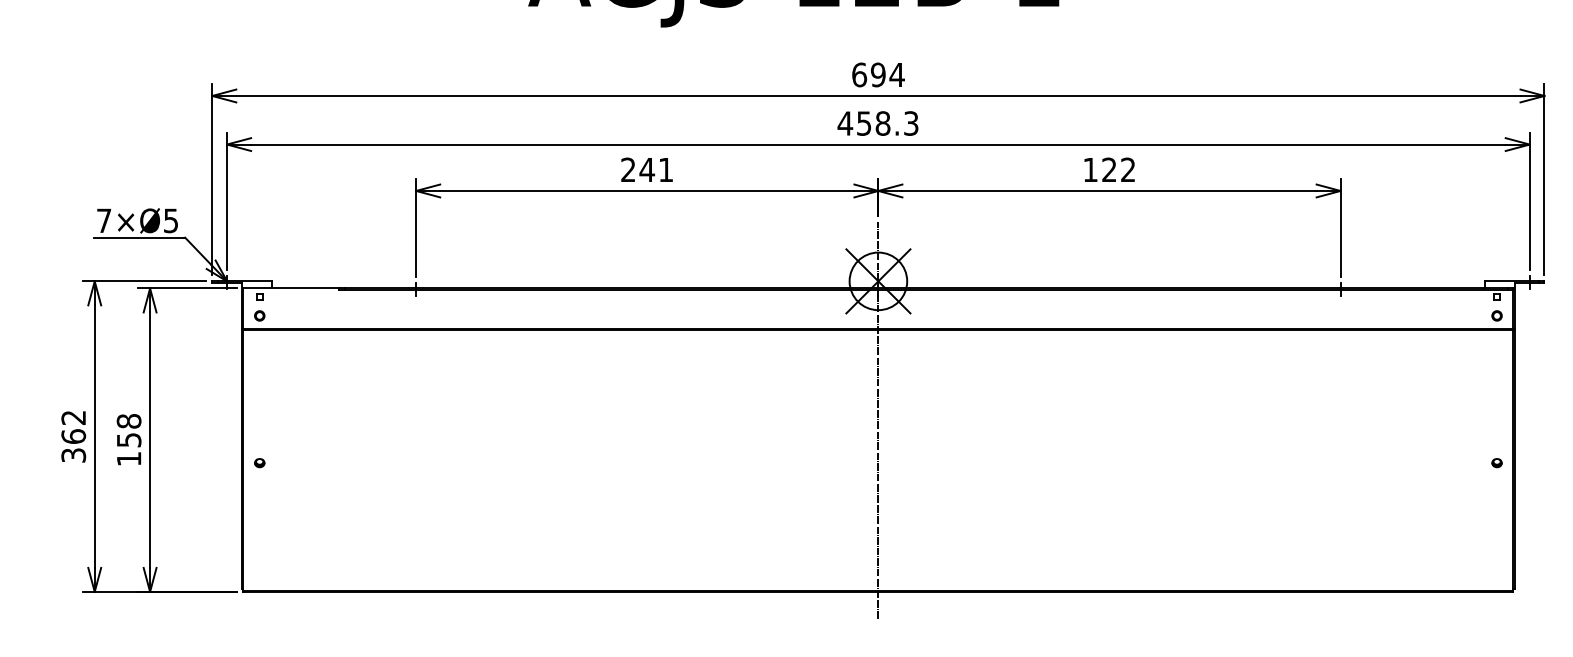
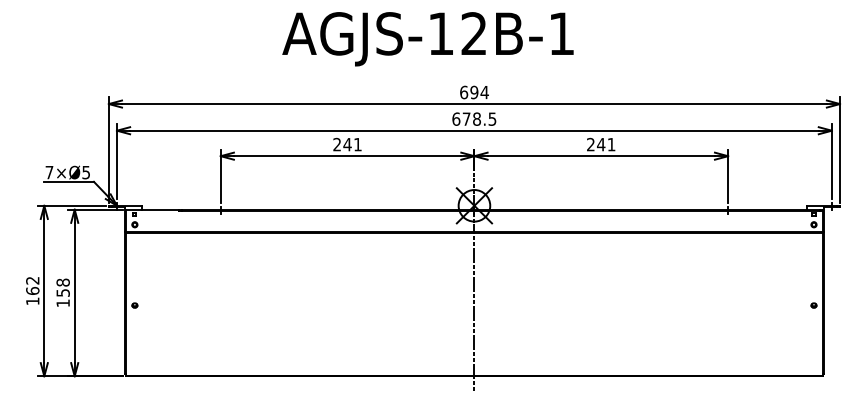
text: (878, 122) -> (474, 118), 458.3 -> 678.5
text: (1109, 169) -> (601, 144), 122 -> 241
text: (73, 455) -> (32, 301), 362 -> 162

